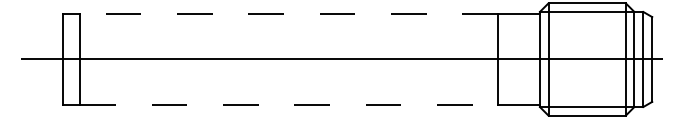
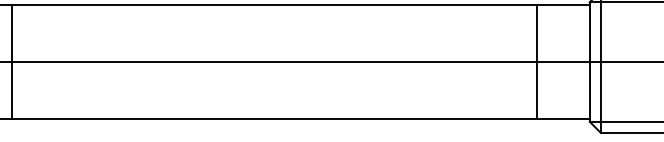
line: (289, 14) -> (274, 5), dashed -> solid
line: (289, 104) -> (274, 118), dashed -> solid

